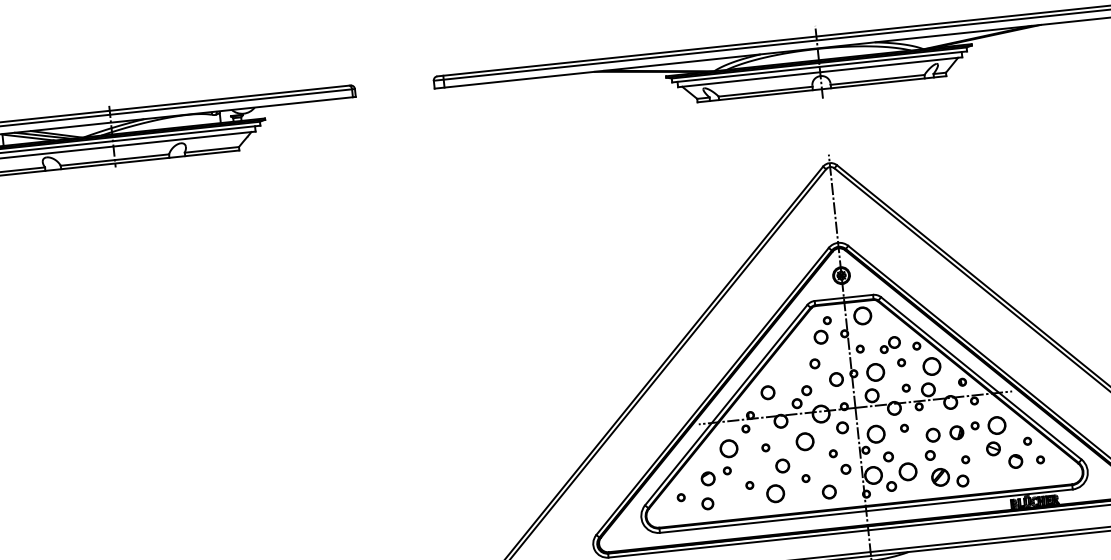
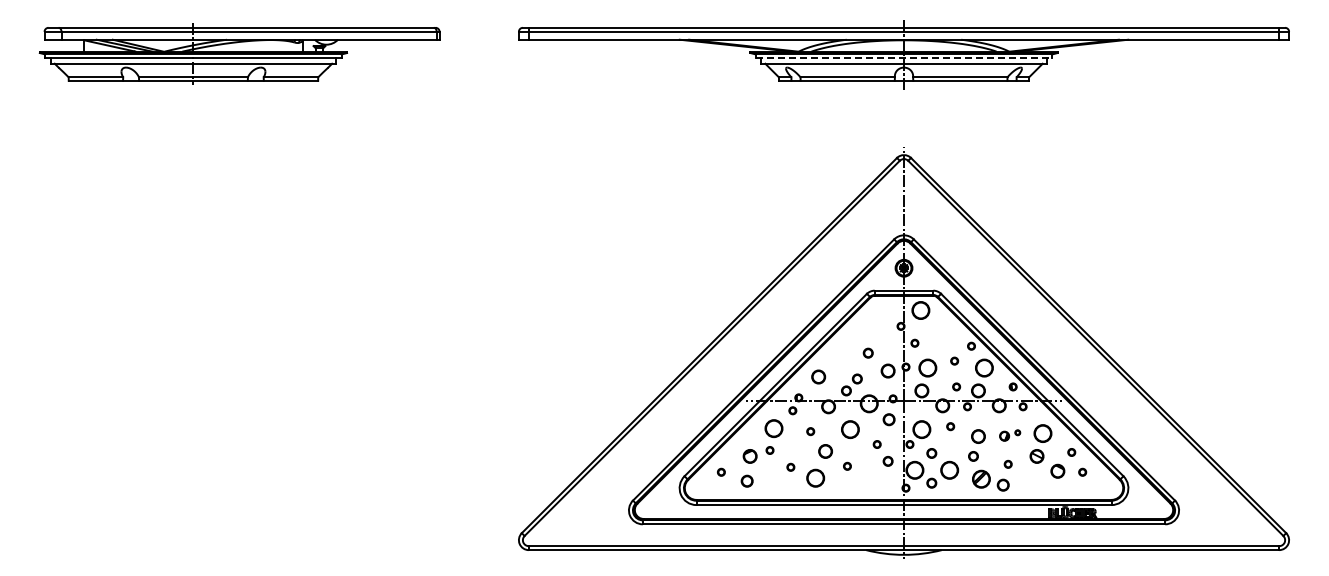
line: (820, 66) -> (904, 58), solid -> dashed
part: (822, 330) -> (879, 320), removed
part: (890, 344) -> (945, 341), removed
part: (963, 430) -> (1009, 435), size x0.7
circle: (828, 491) -> (868, 481), removed

